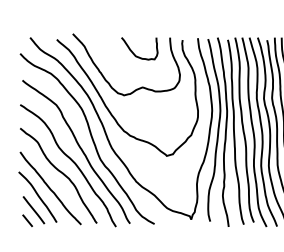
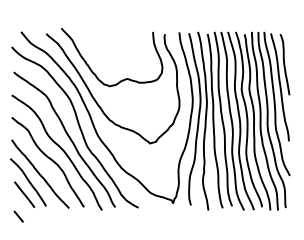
curve: (134, 53) -> (119, 46), removed
line: (27, 220) -> (18, 216), moved

